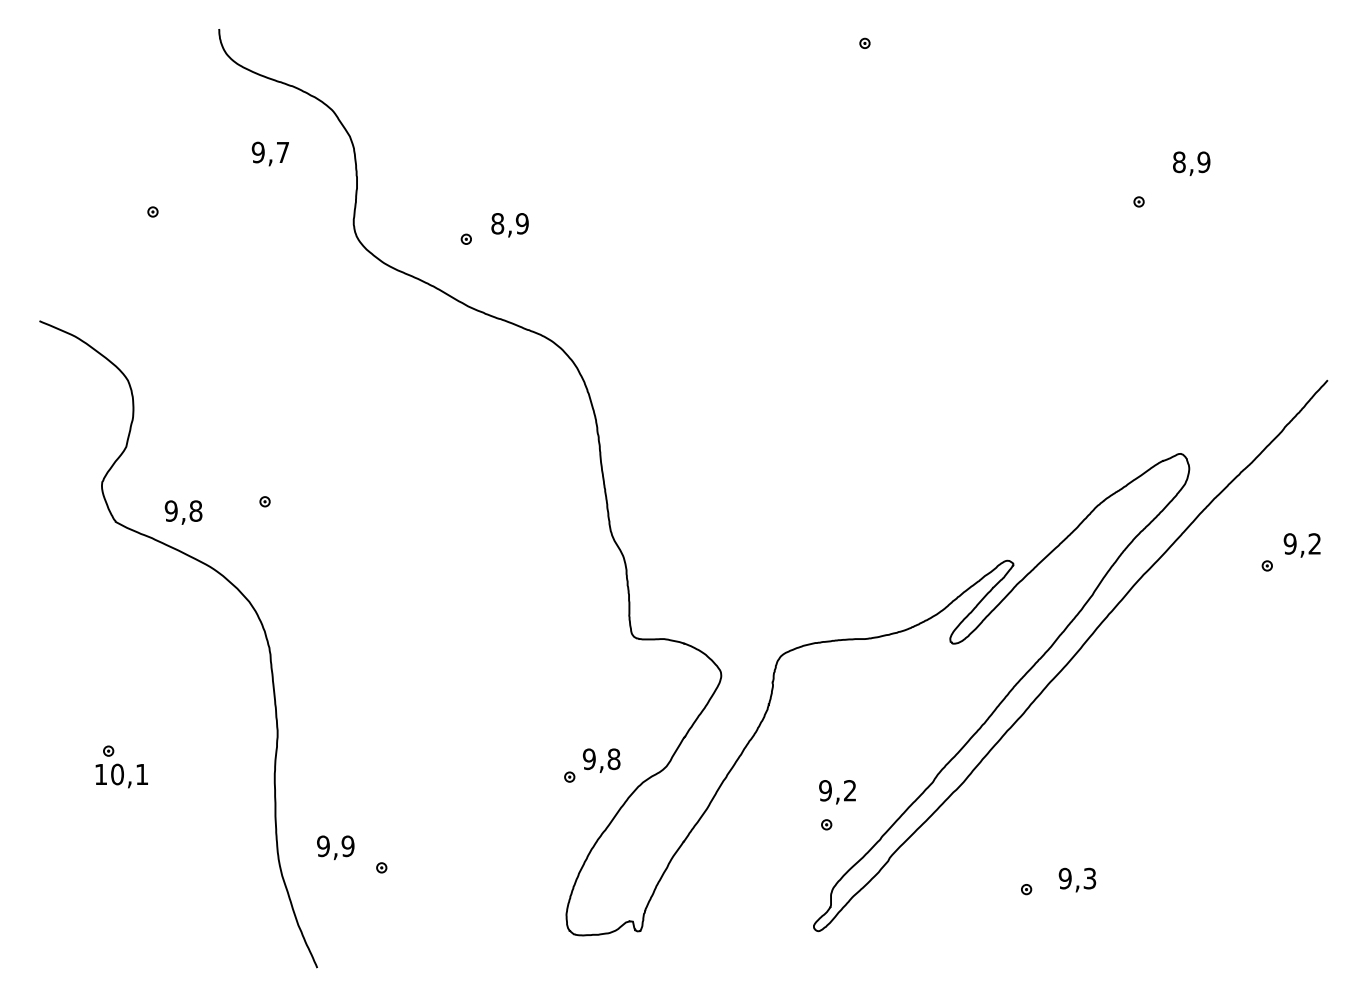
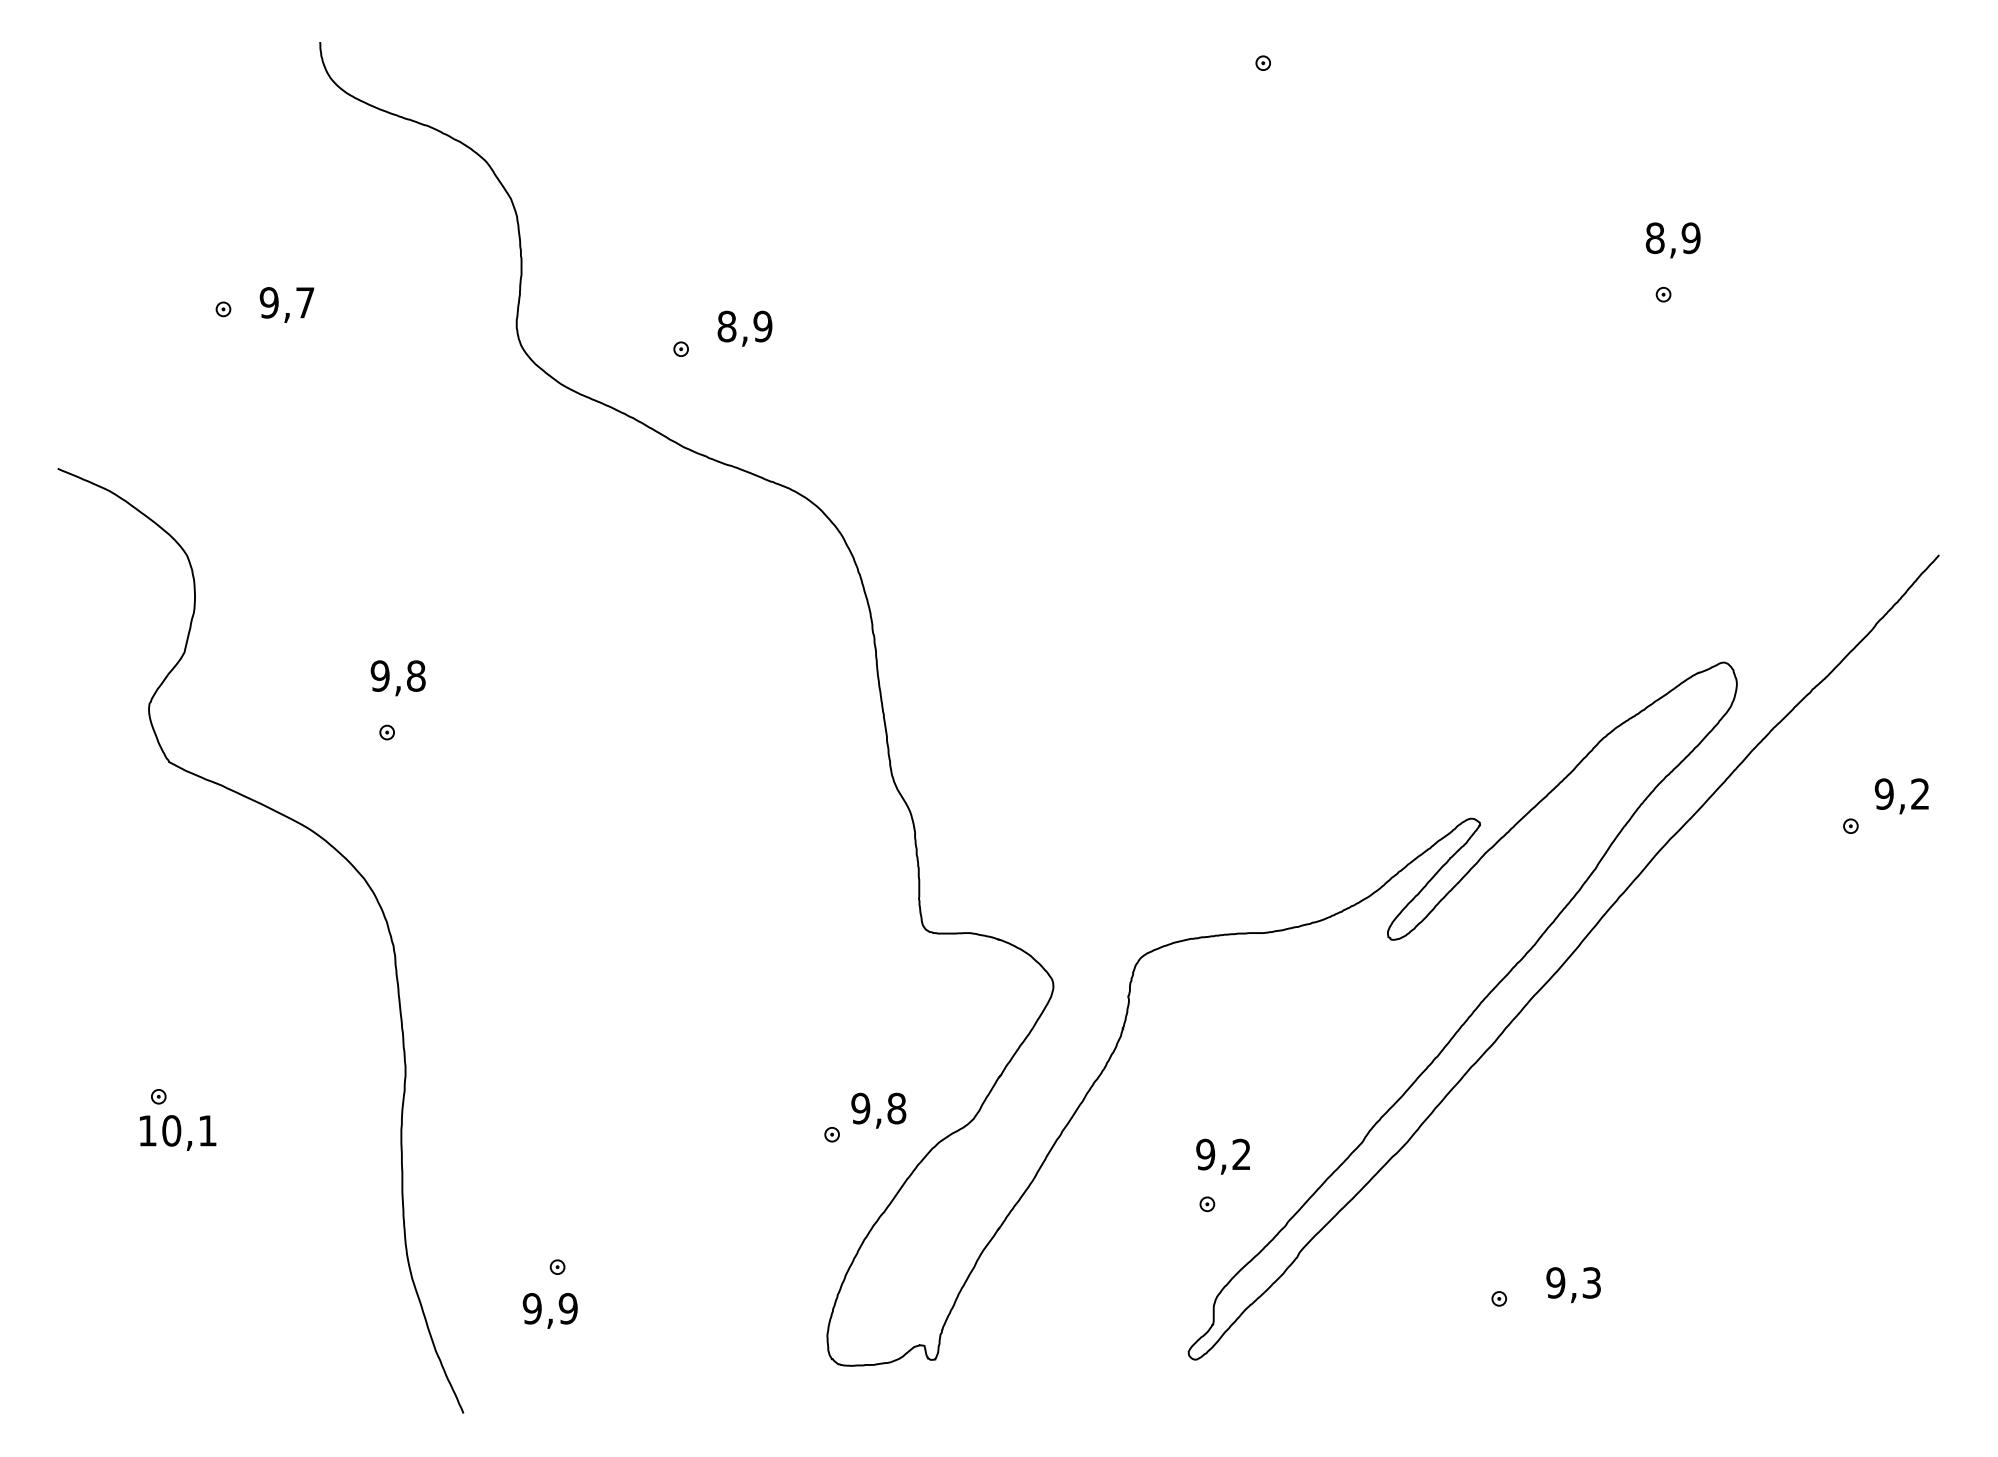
text: (269, 153) -> (285, 304), moved
text: (1191, 163) -> (1672, 239), moved
text: (183, 512) -> (398, 678), moved
text: (335, 847) -> (549, 1310), moved

